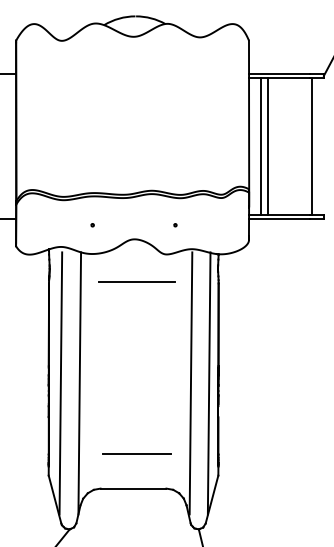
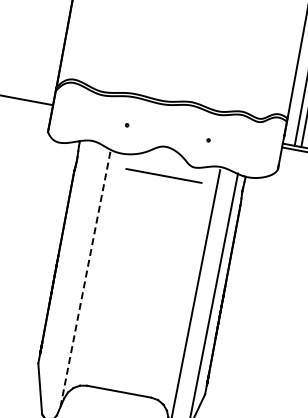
line: (136, 281) -> (163, 175), moved
line: (79, 382) -> (85, 277), solid -> dashed
line: (60, 383) -> (66, 275), removed
line: (137, 453) -> (129, 357), removed

